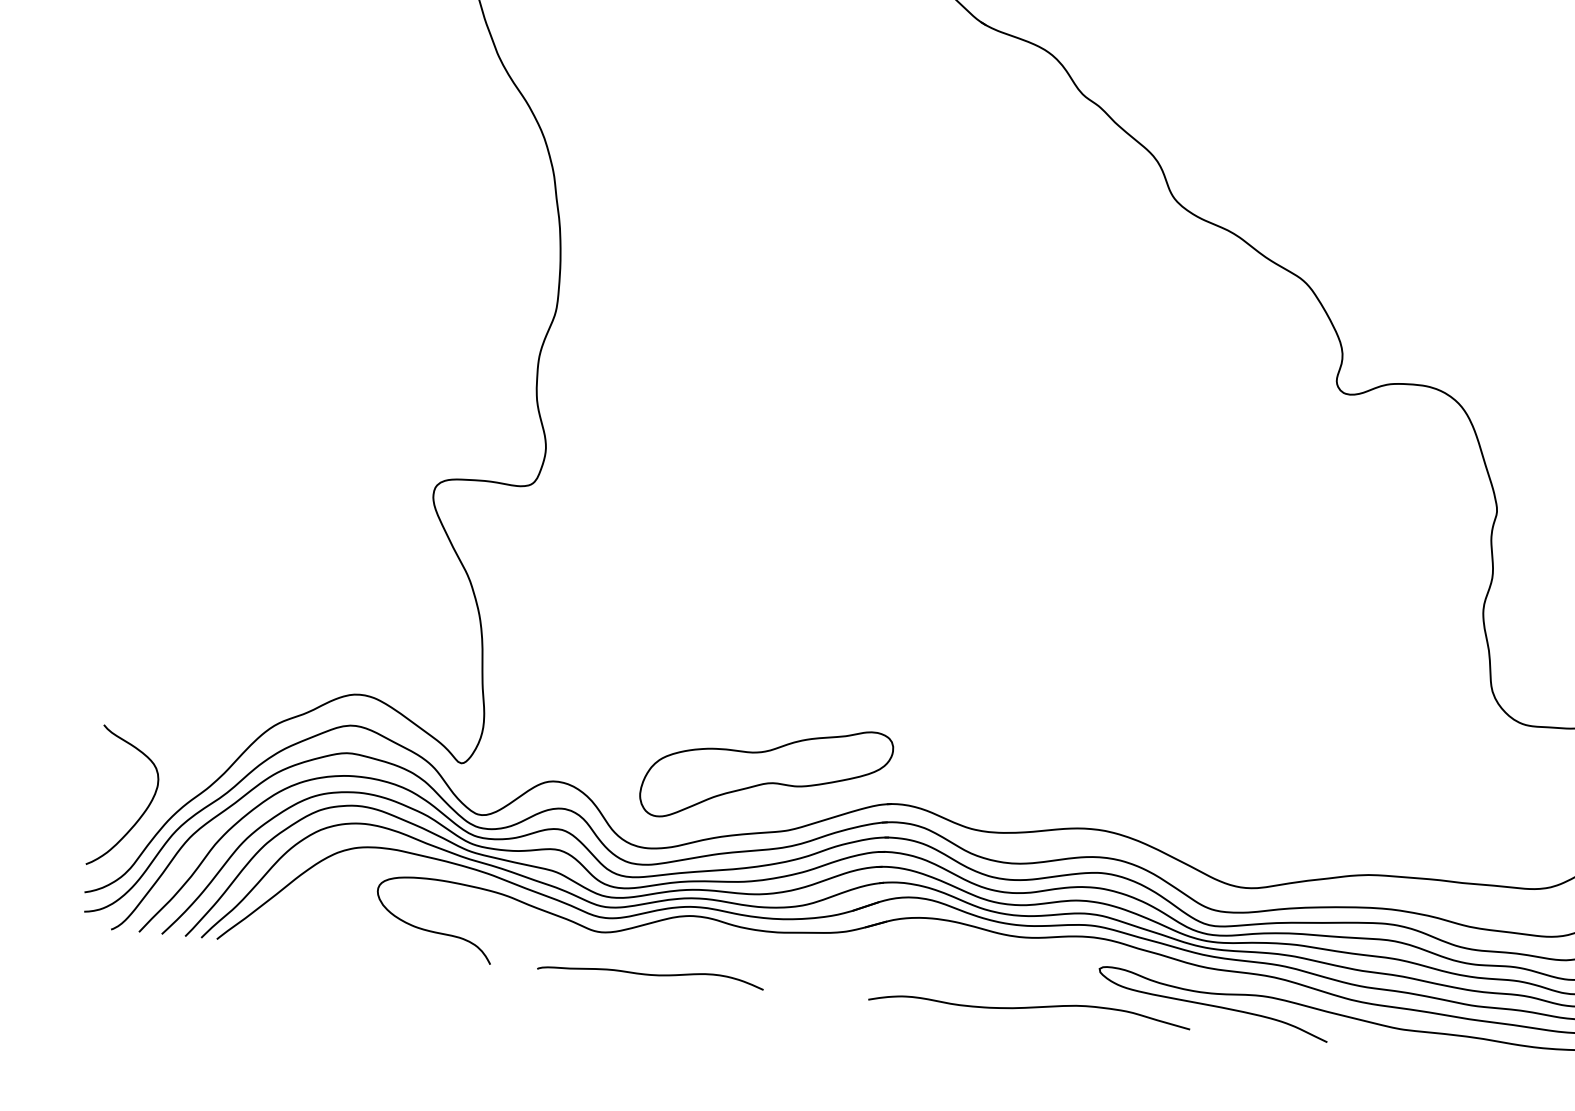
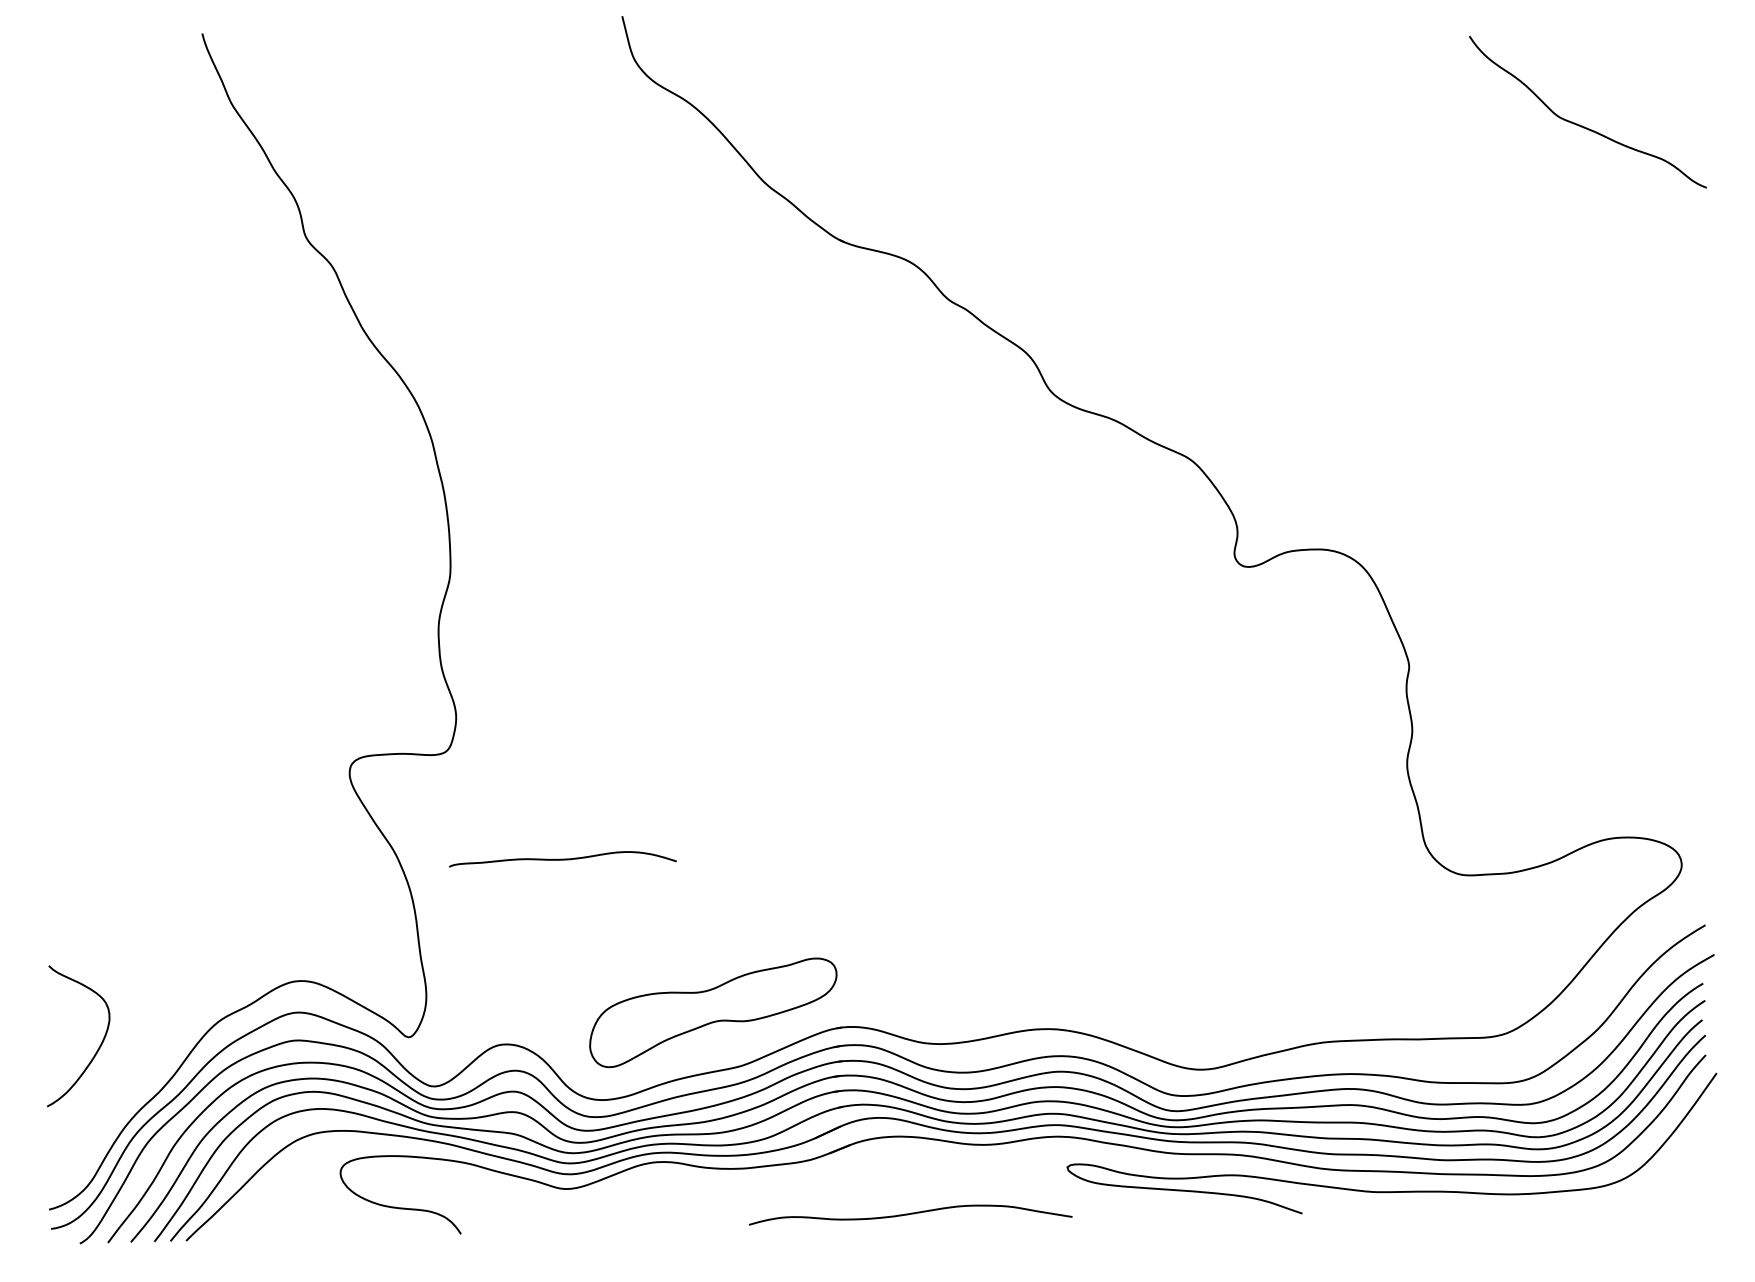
curve: (143, 811) -> (98, 1047), moved
curve: (650, 974) -> (562, 859), moved
curve: (1029, 1008) -> (910, 1214), moved

